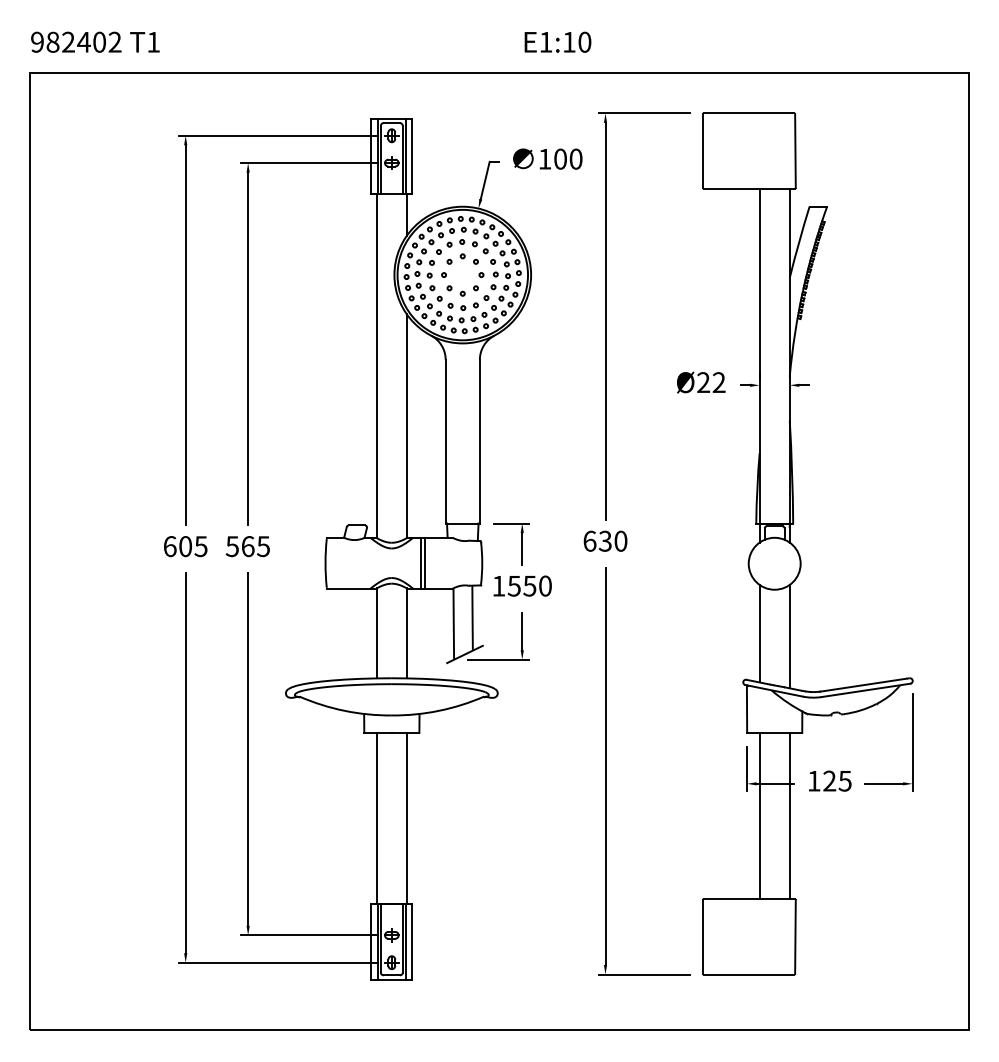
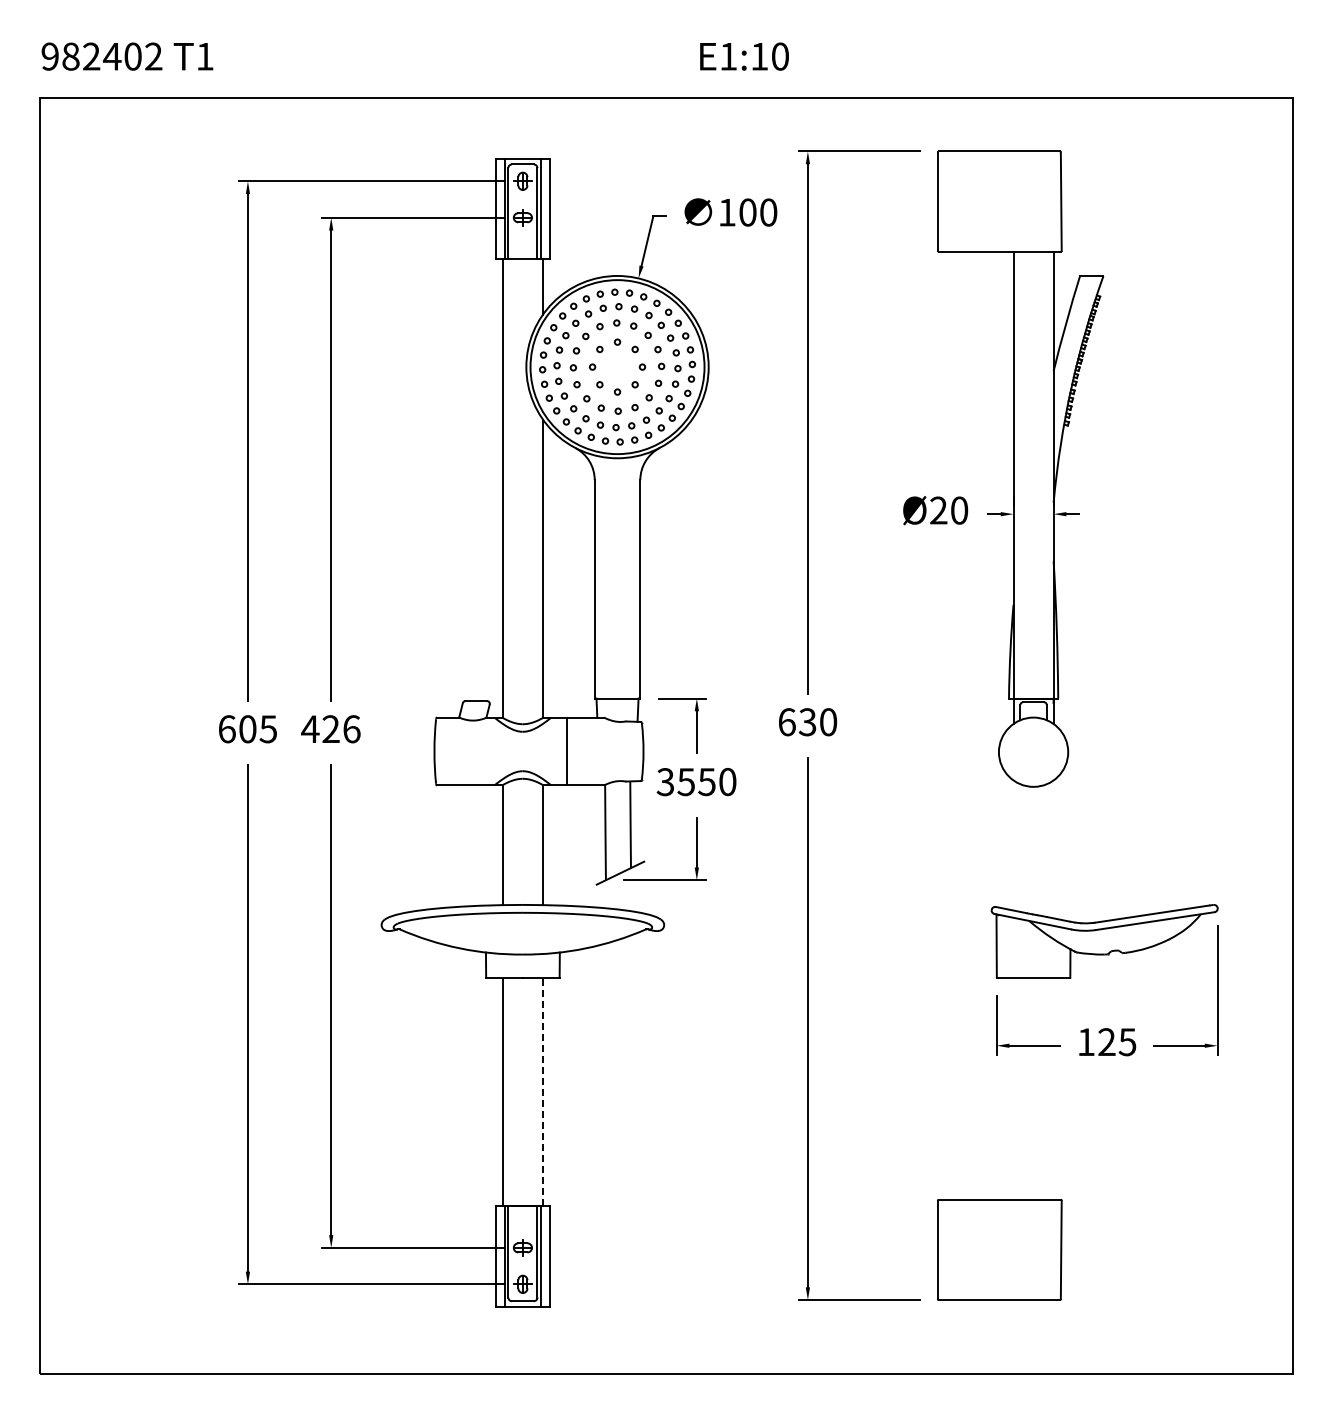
text: (719, 382) -> (959, 510), Ø22 -> Ø20
text: (247, 546) -> (330, 729), 565 -> 426
line: (421, 563) -> (562, 751), removed
text: (498, 586) -> (664, 782), 1550 -> 3550
line: (759, 633) -> (1013, 845), removed
line: (789, 636) -> (1053, 849), removed
line: (759, 815) -> (1013, 1088), removed
line: (789, 815) -> (1053, 1088), removed
line: (406, 818) -> (542, 1091), solid -> dashed

